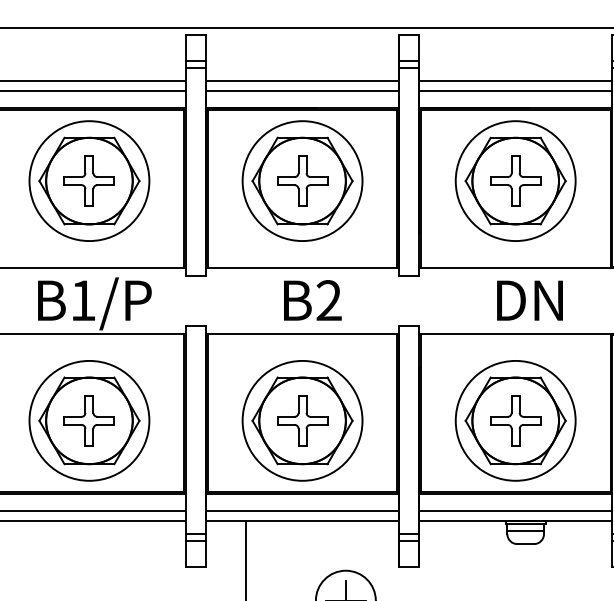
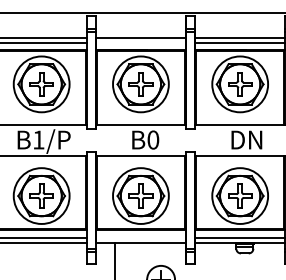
line: (301, 91) -> (140, 42), removed
text: (329, 299) -> (153, 139), B2 -> B0
line: (301, 509) -> (140, 237), removed

